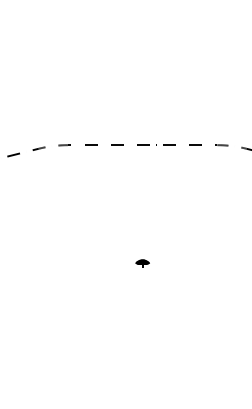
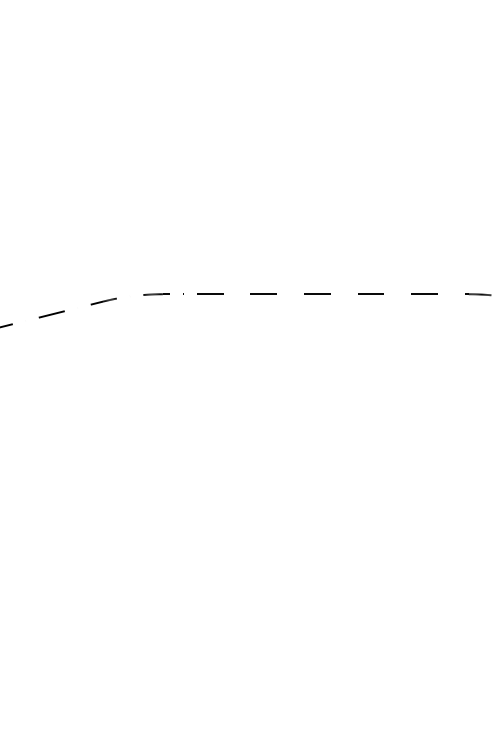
part: (142, 263) -> (315, 536), removed

